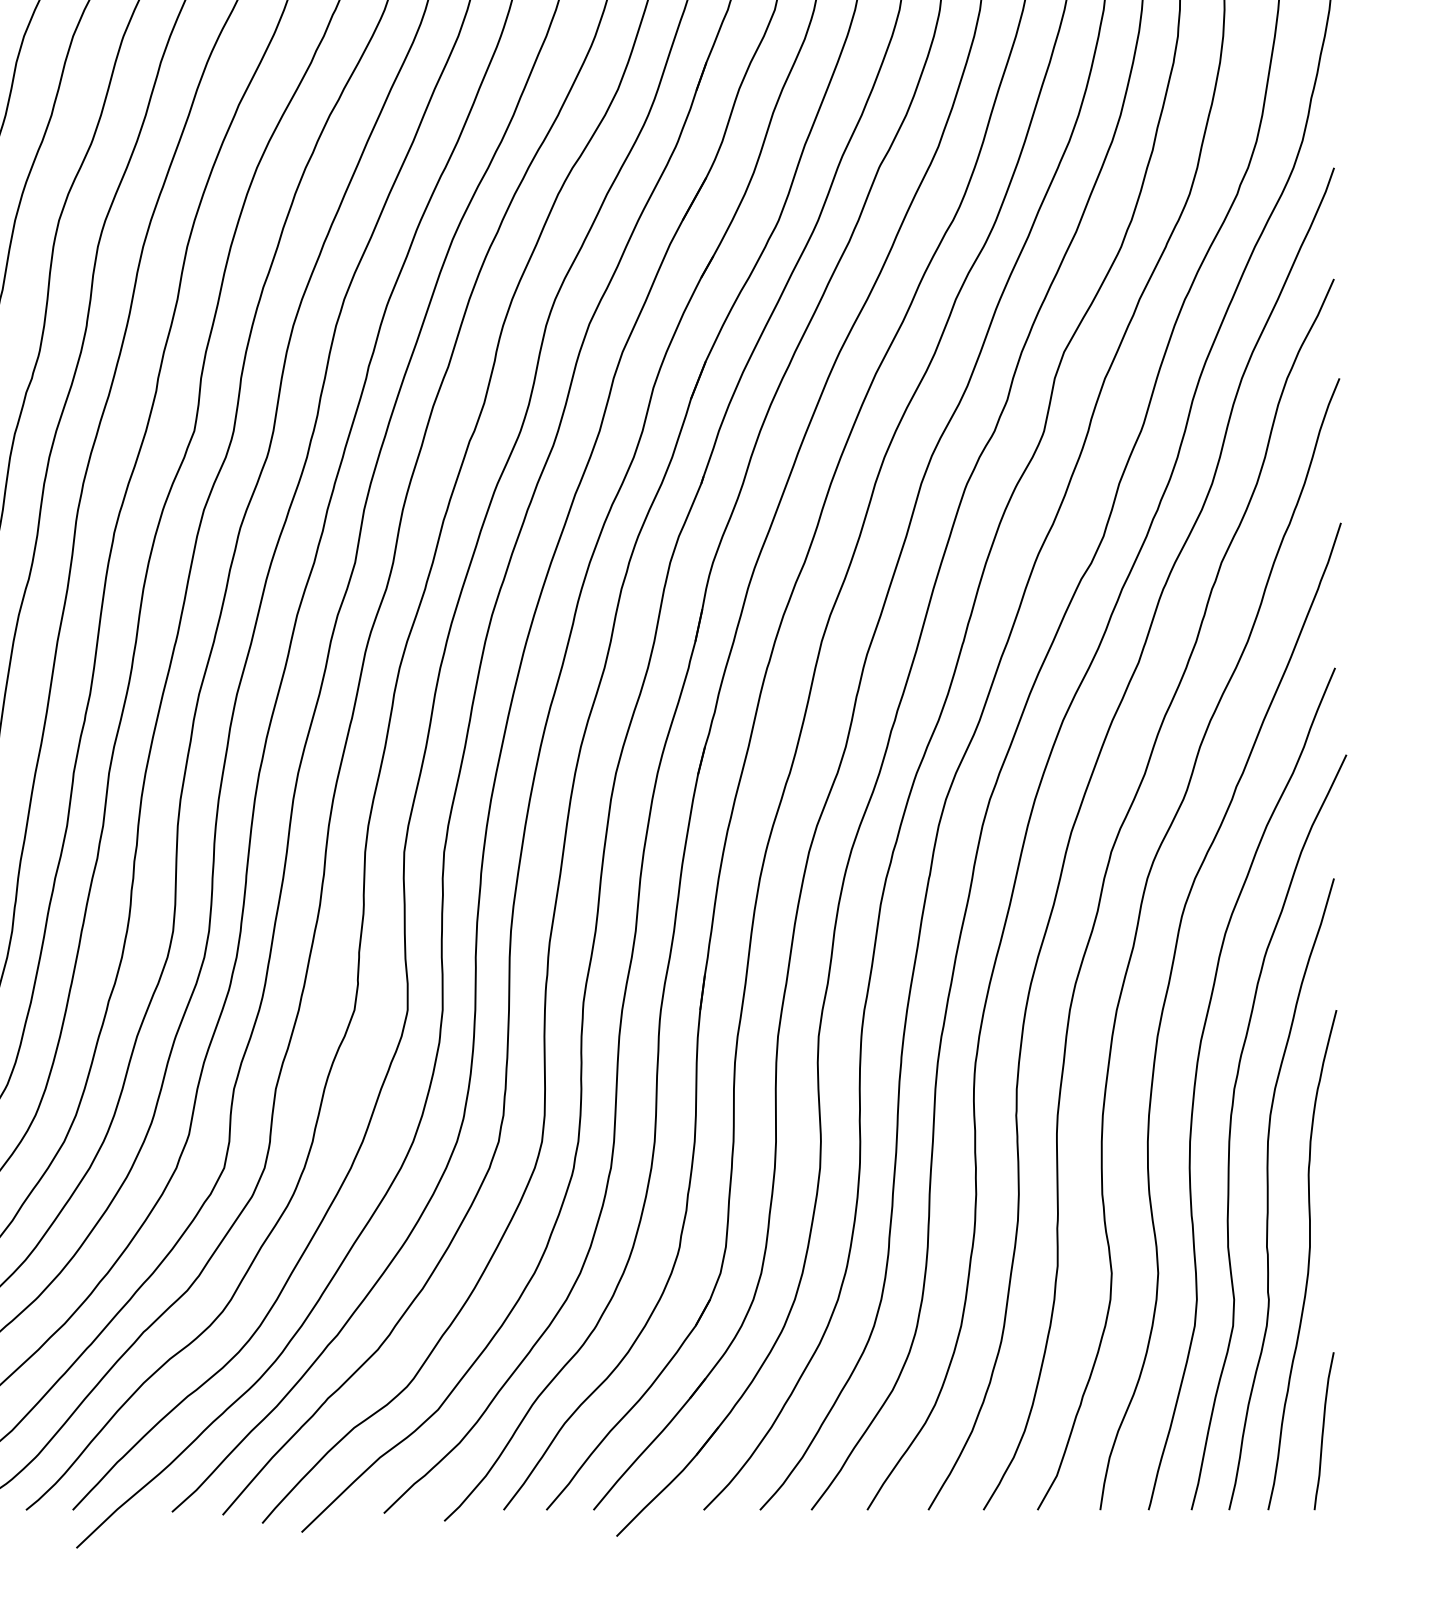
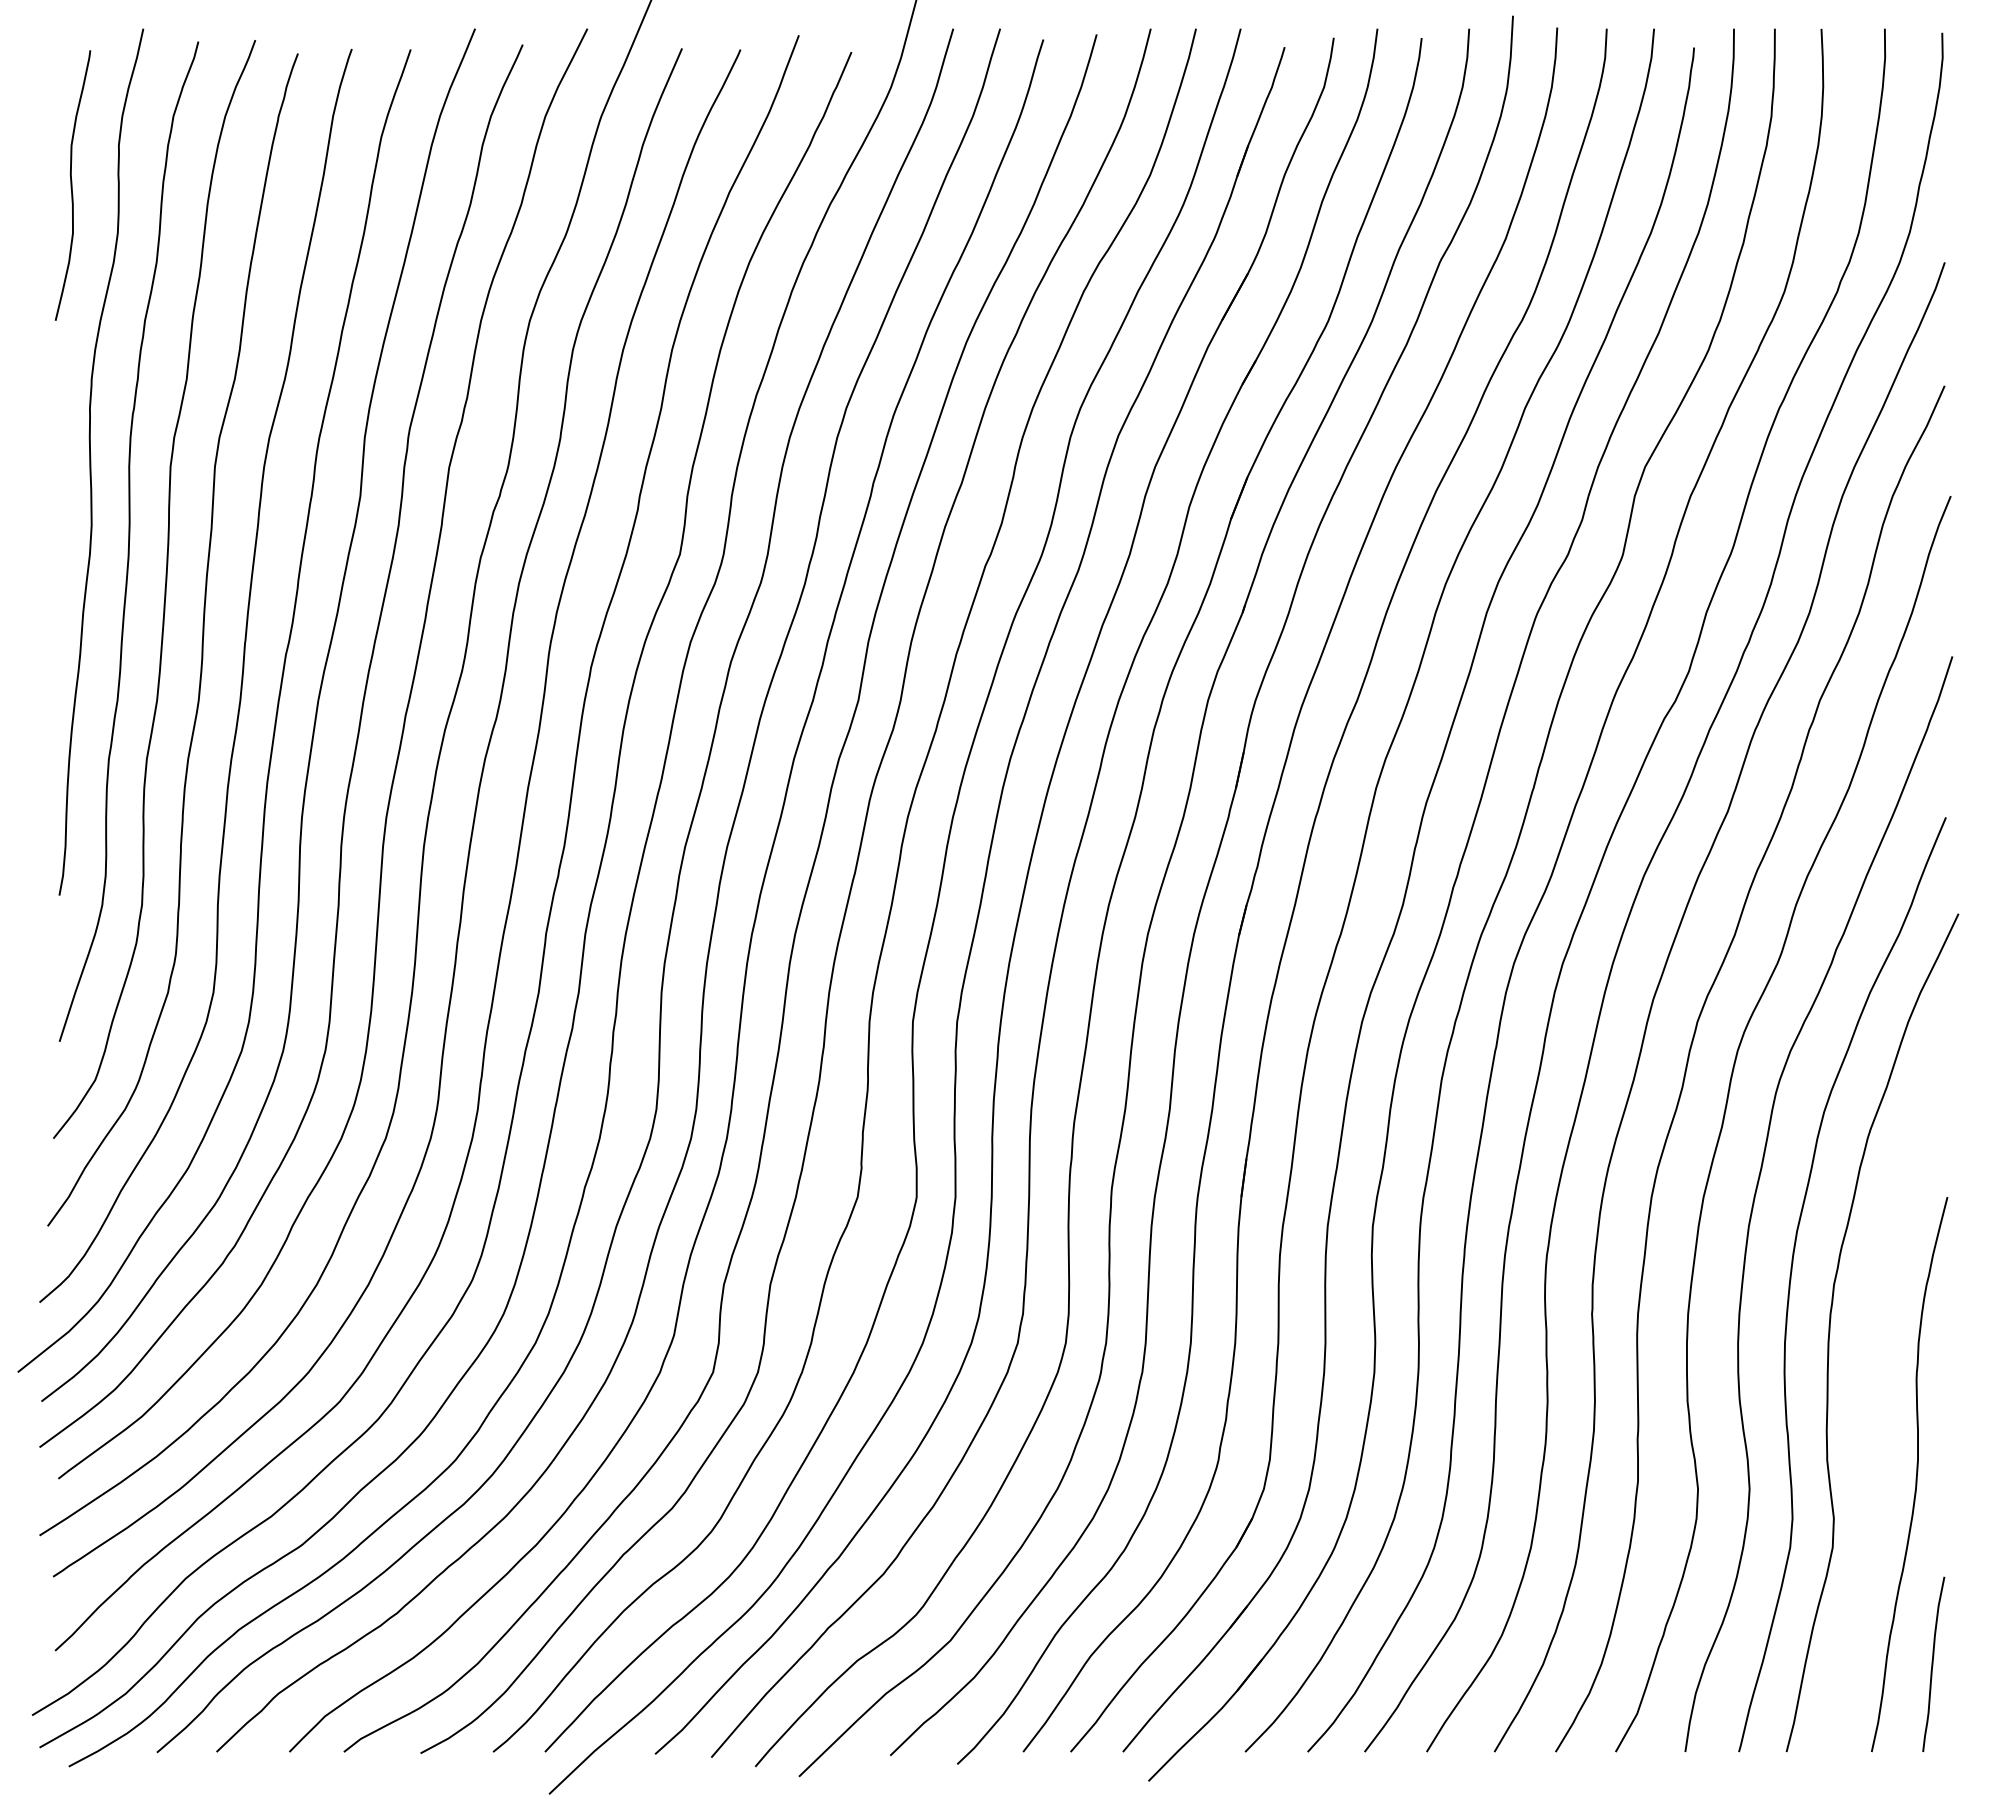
curve: (1268, 1194) -> (1871, 1401), removed

